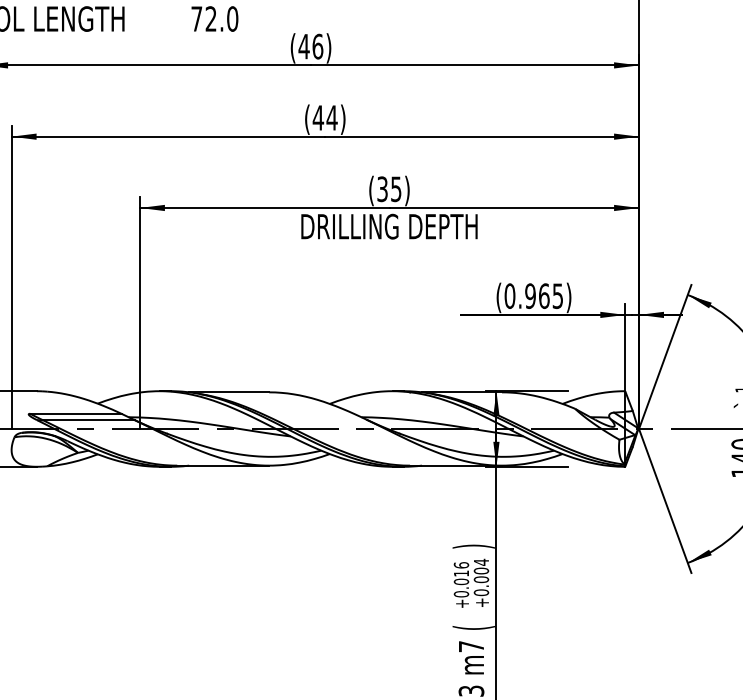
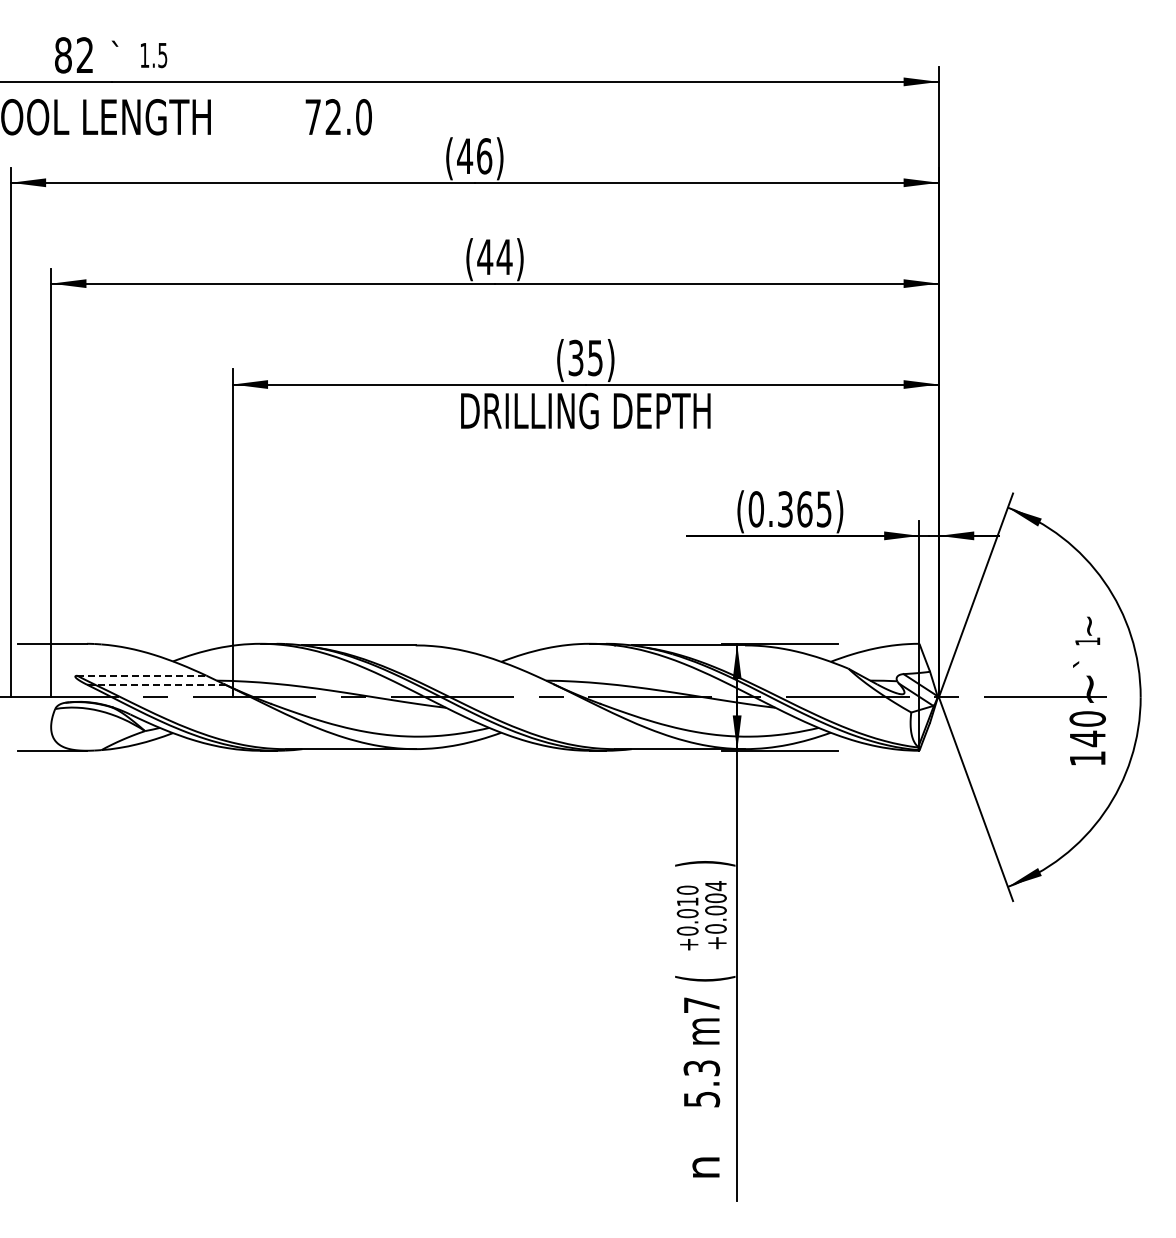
text: (529, 296) -> (784, 509), (0.965) -> (0.365)
line: (76, 413) -> (142, 675), solid -> dashed
line: (88, 420) -> (160, 685), solid -> dashed
text: (461, 564) -> (687, 889), +0.016 -> +0.010

